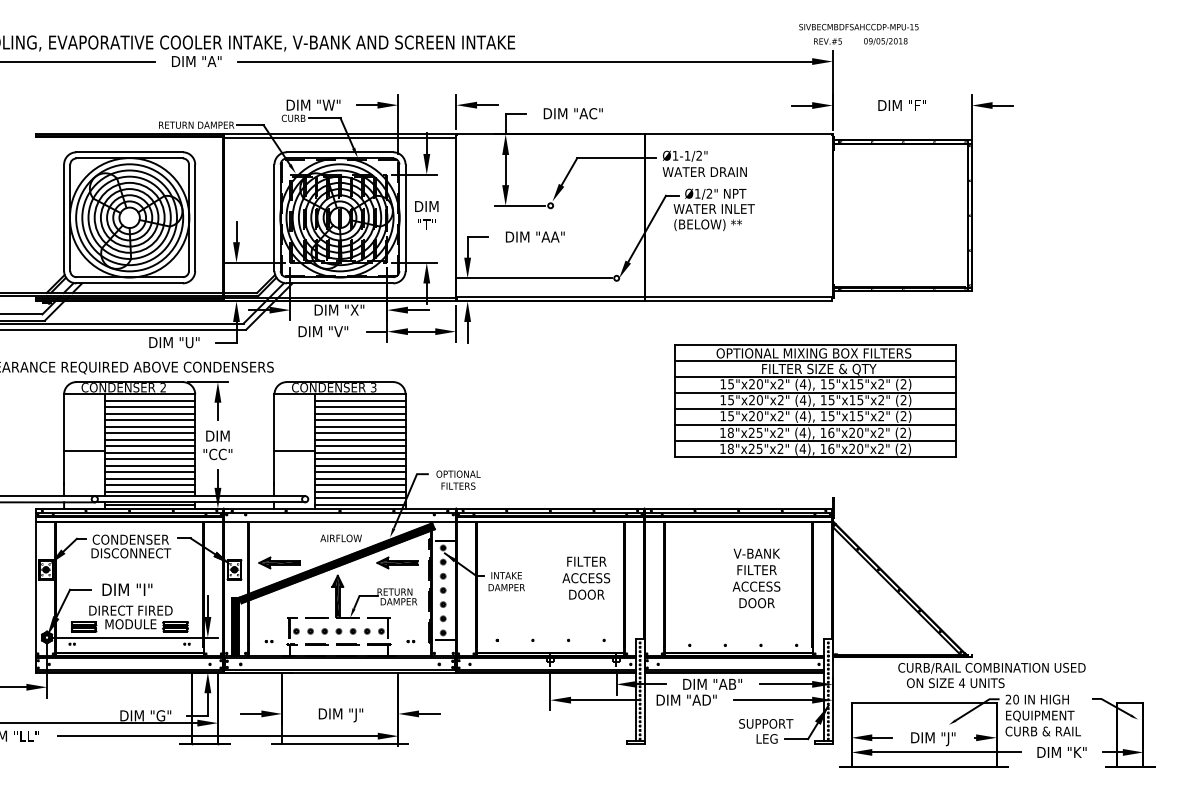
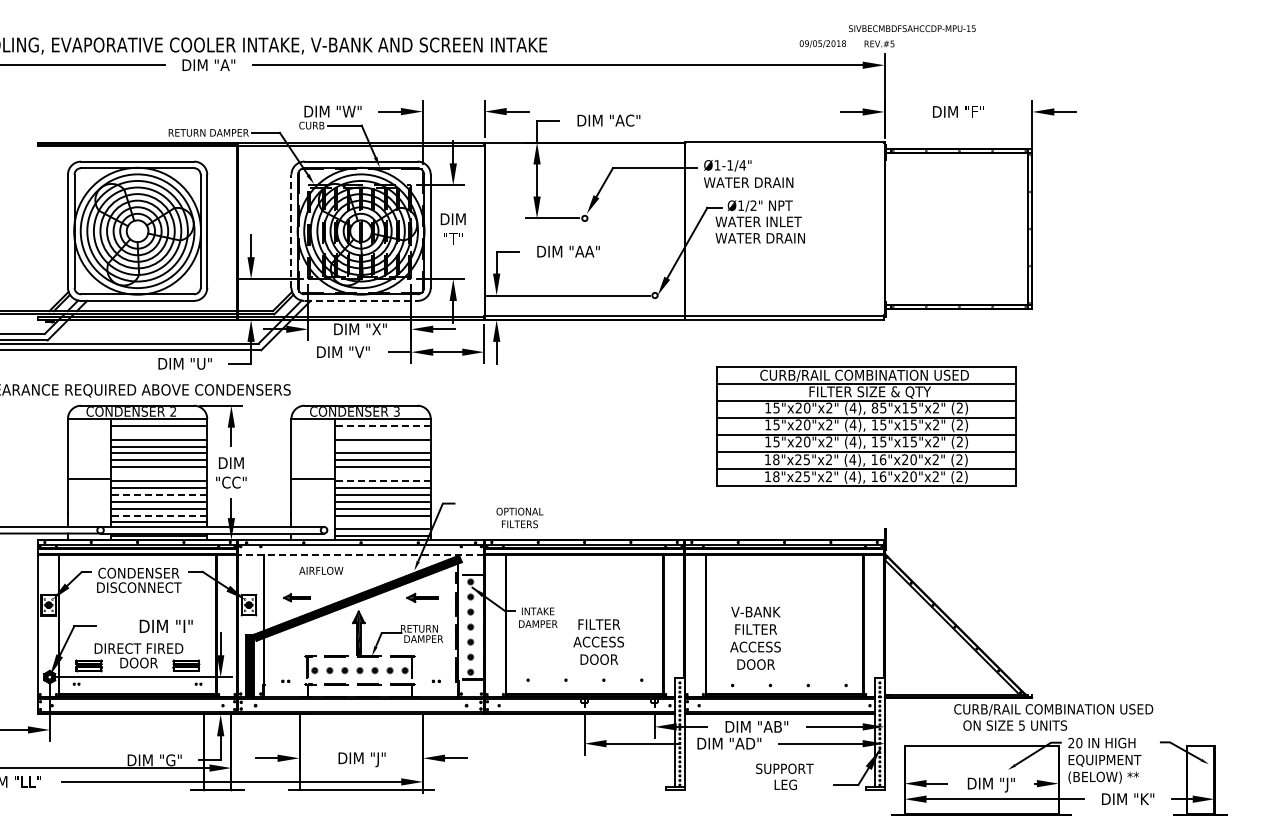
text: (885, 41) -> (822, 43), moved
text: (699, 155) -> (742, 165), Ø1-1/2" -> Ø1-1/4"
line: (274, 217) -> (291, 230), solid -> dashed
text: (715, 224) -> (759, 238), (BELOW) ** -> WATER DRAIN
line: (340, 283) -> (361, 300), solid -> dashed
text: (813, 353) -> (864, 375), OPTIONAL MIXING BOX FILTERS -> CURB/RAIL COMBINATION USED
text: (823, 383) -> (874, 407), 15"x15"x2" -> 85"x15"x2"
line: (360, 400) -> (382, 425), solid -> dashed
line: (150, 407) -> (159, 432), removed
line: (360, 407) -> (382, 432), removed
line: (360, 420) -> (382, 446), removed
line: (150, 446) -> (159, 474), removed
line: (360, 446) -> (382, 474), removed
line: (360, 453) -> (382, 481), solid -> dashed
line: (149, 465) -> (158, 494), solid -> dashed
text: (458, 479) -> (519, 517), moved
line: (149, 485) -> (158, 515), solid -> dashed
line: (360, 491) -> (382, 522), removed
line: (339, 522) -> (360, 554), solid -> dashed
text: (341, 538) -> (321, 570), moved
part: (279, 562) -> (296, 597), size x0.6
part: (396, 562) -> (421, 597), size x0.7
text: (586, 577) -> (598, 641), moved
text: (756, 577) -> (755, 637), moved
text: (126, 588) -> (165, 625), moved
text: (130, 623) -> (138, 662), MODULE -> DOOR
text: (961, 683) -> (1021, 725), 4 -> 5
text: (765, 731) -> (784, 776), moved
text: (1043, 732) -> (1108, 777), CURB & RAIL -> (BELOW) **

